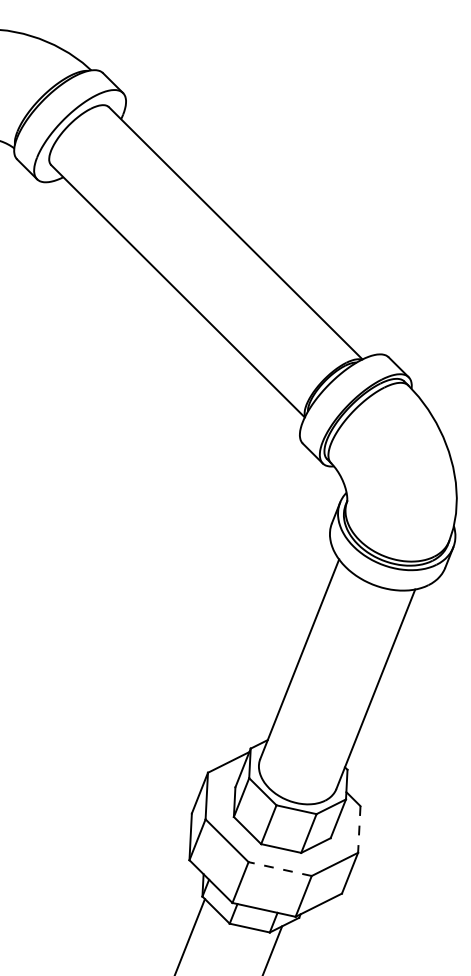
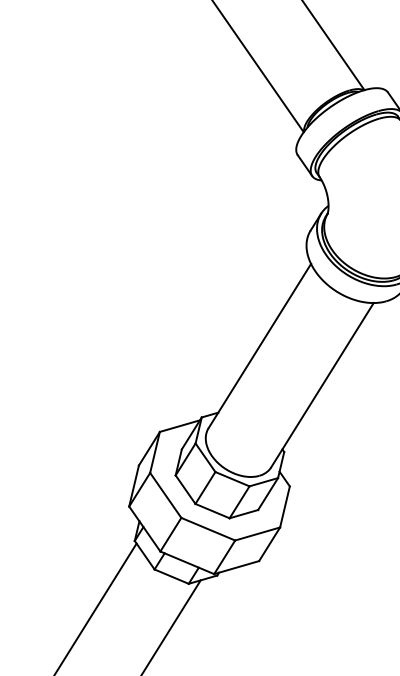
line: (359, 830) -> (284, 507), dashed -> solid
line: (279, 868) -> (207, 528), dashed -> solid

